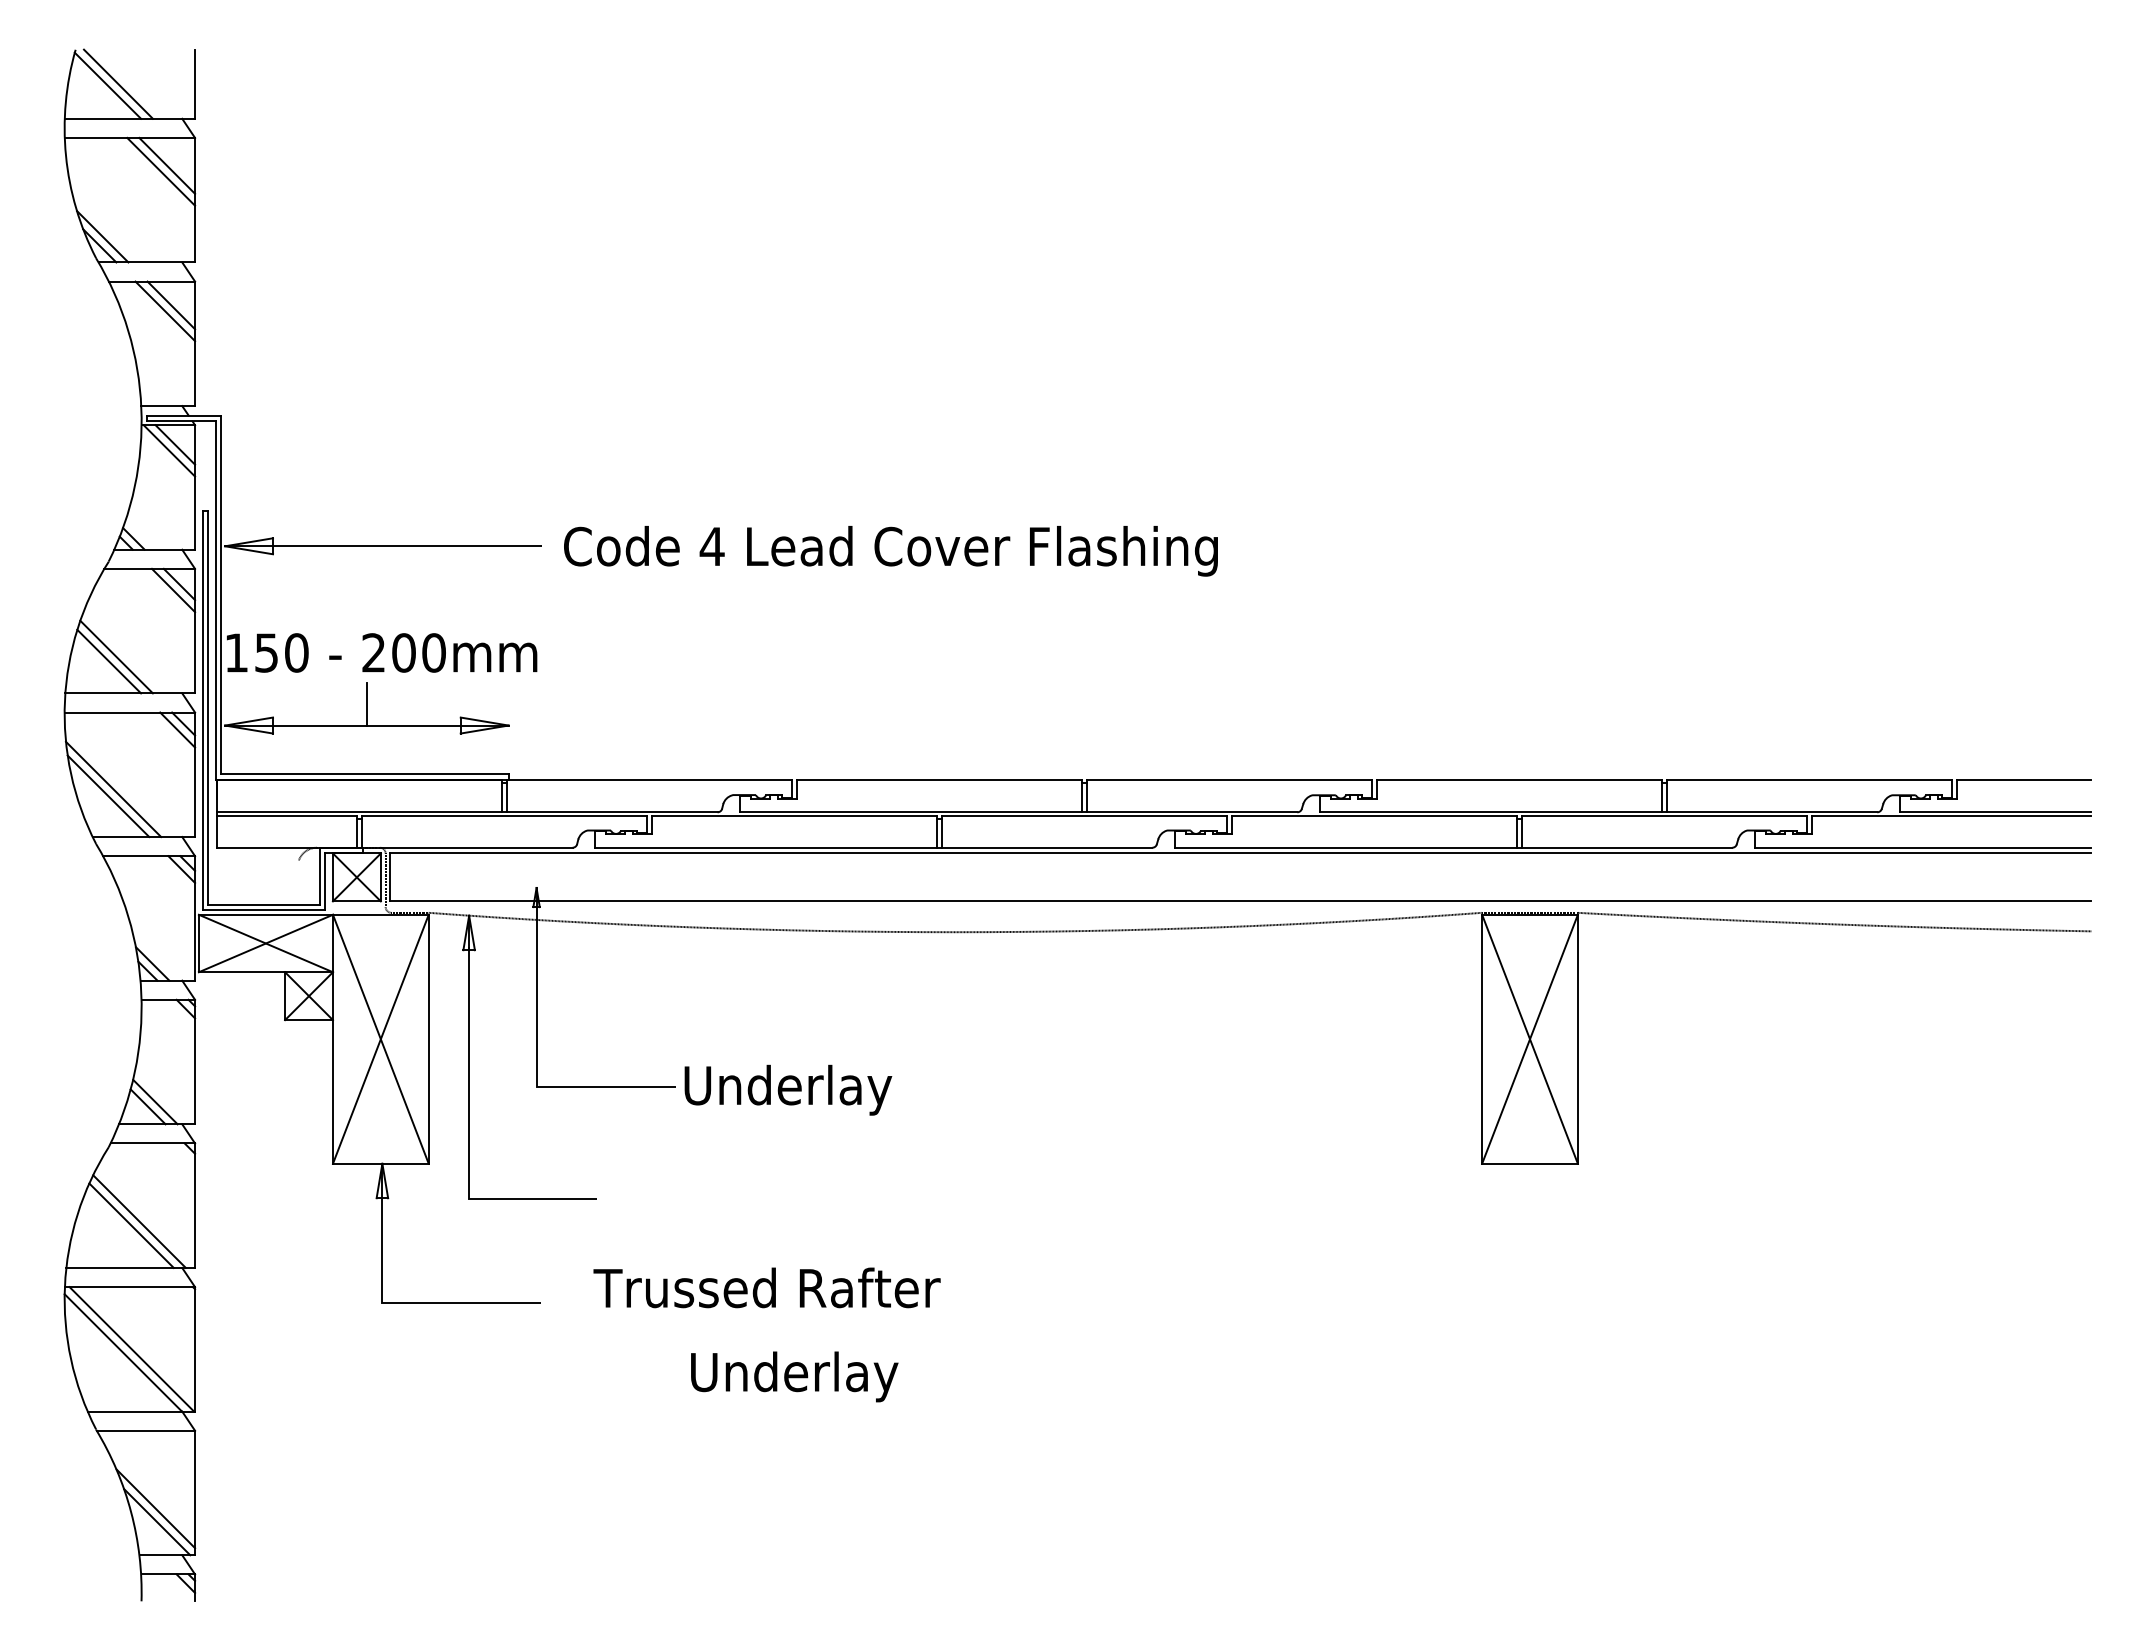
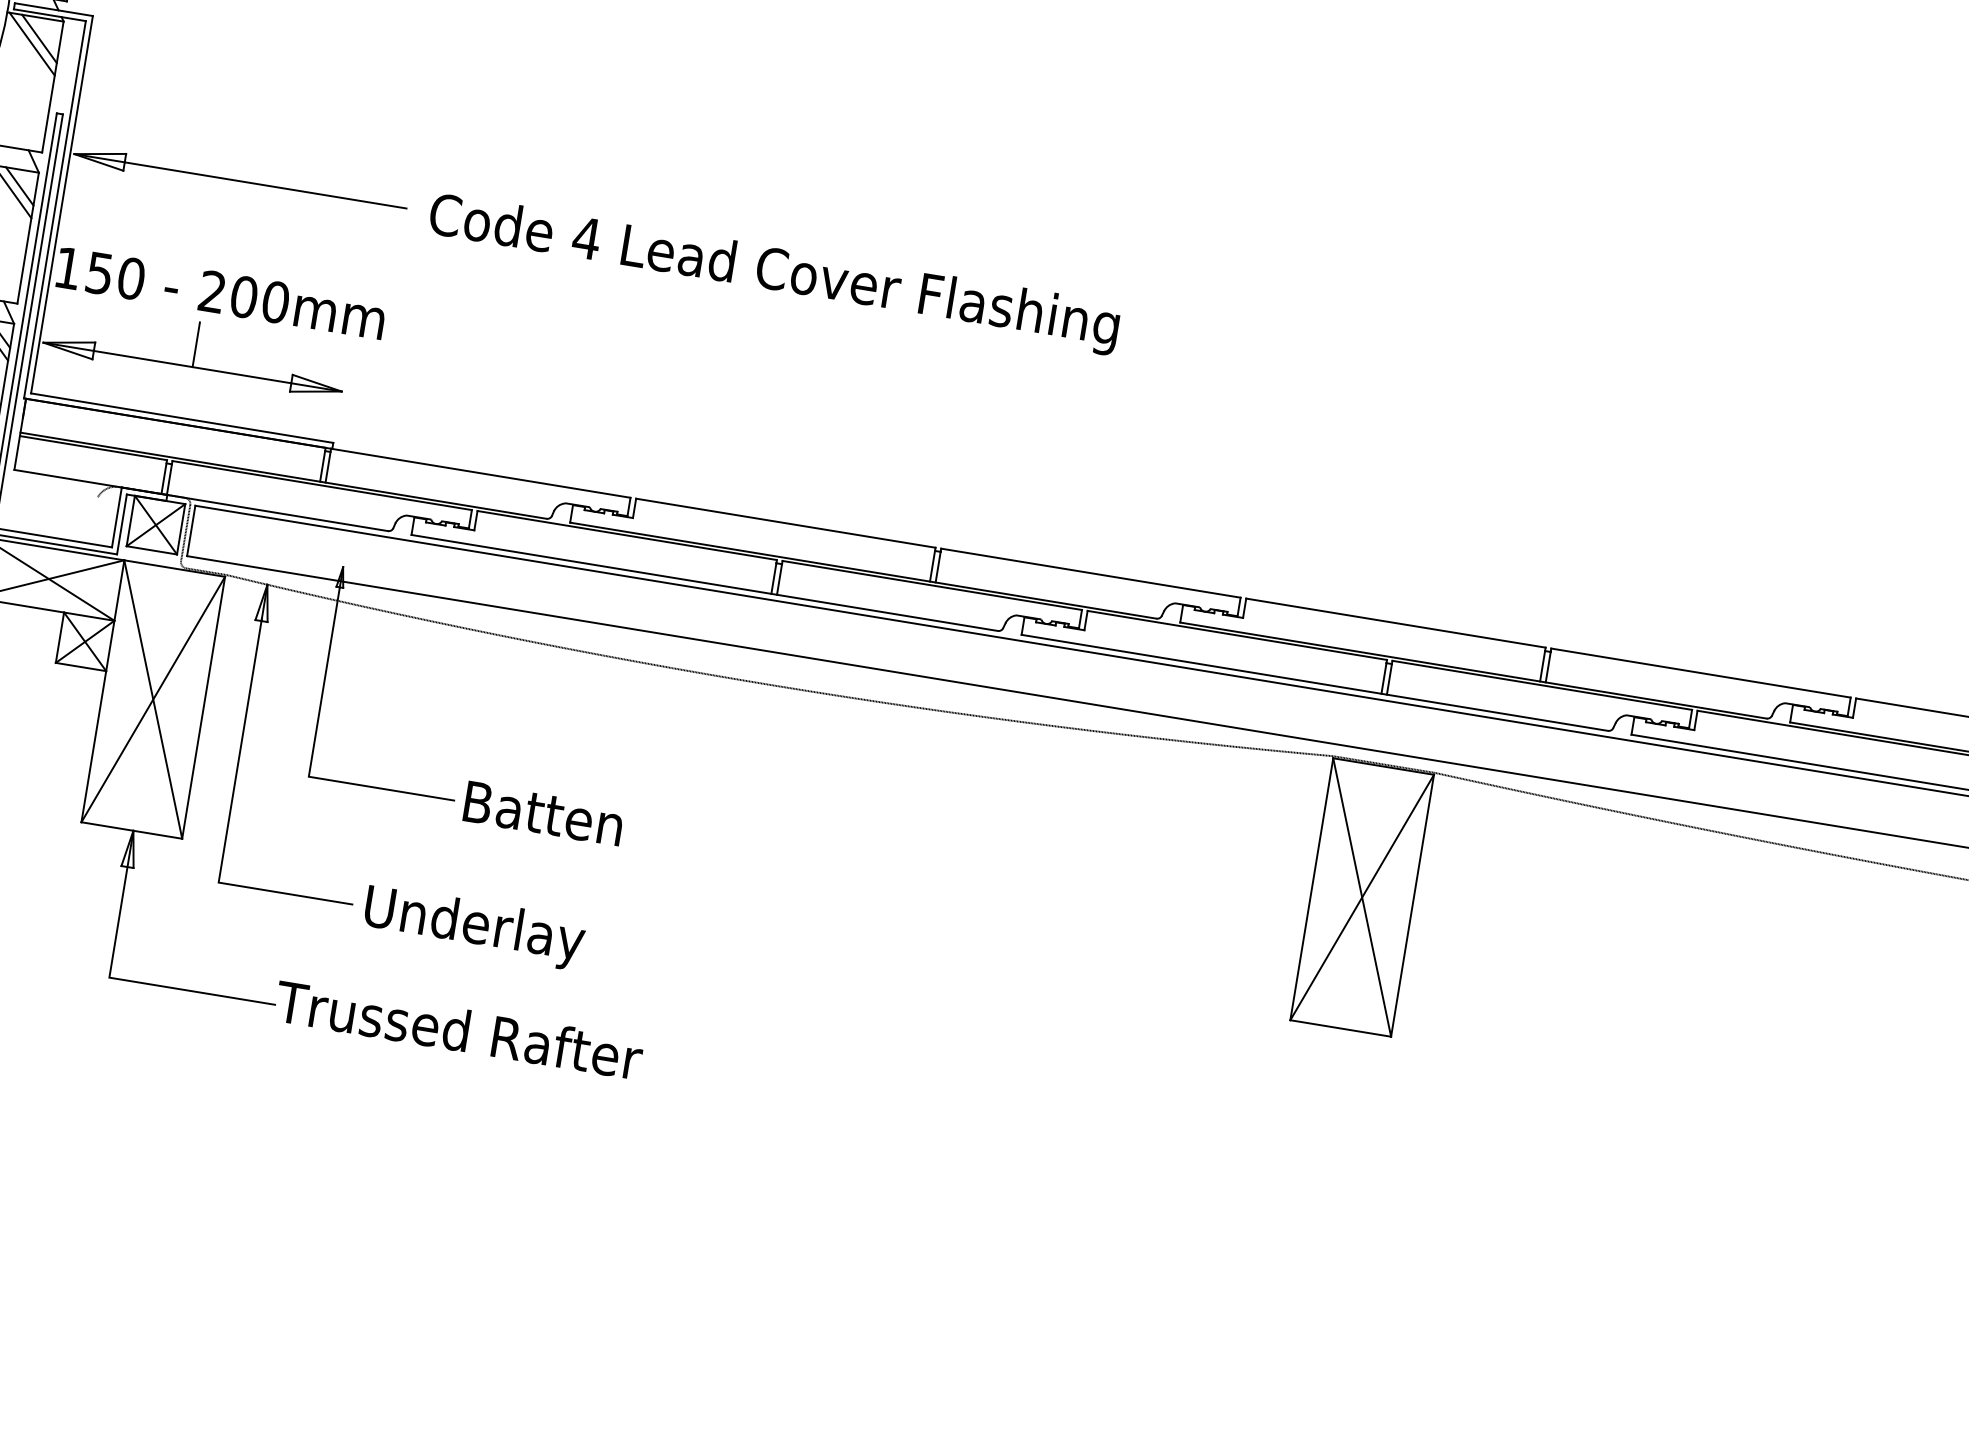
text: (788, 1089) -> (573, 822), Underlay -> Batten
text: (766, 1287) -> (458, 1029), moved
text: (794, 1376) -> (474, 927), moved

